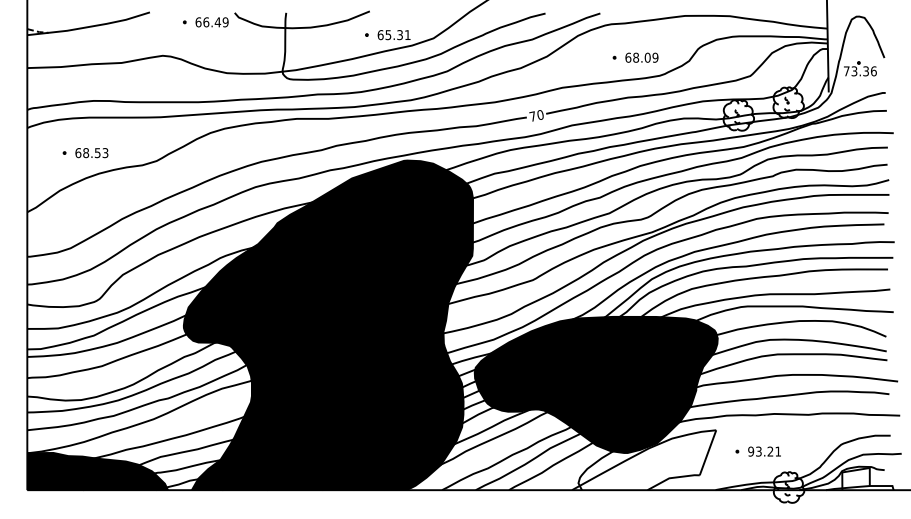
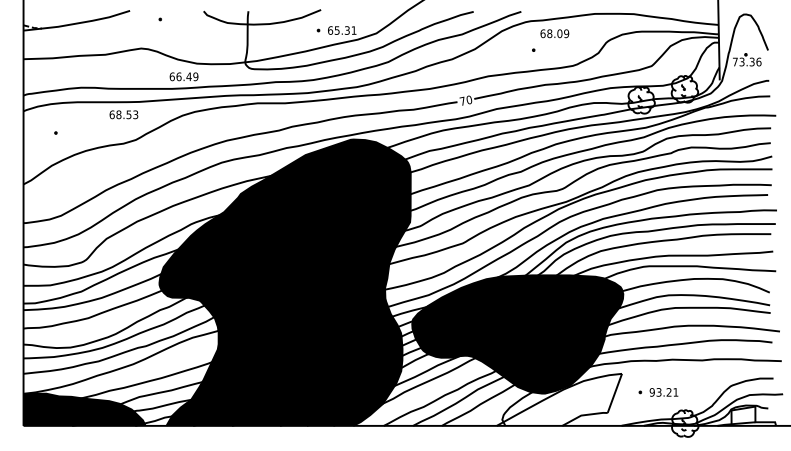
text: (211, 22) -> (183, 76), moved
text: (641, 57) -> (554, 33), moved
text: (91, 153) -> (123, 115), moved

